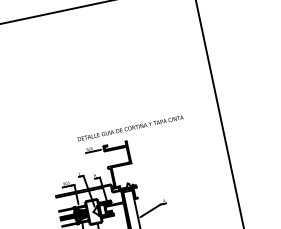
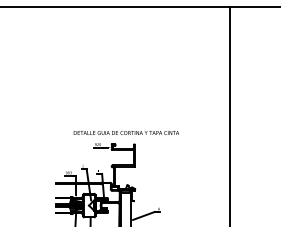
text: (129, 128) -> (125, 132), moved

